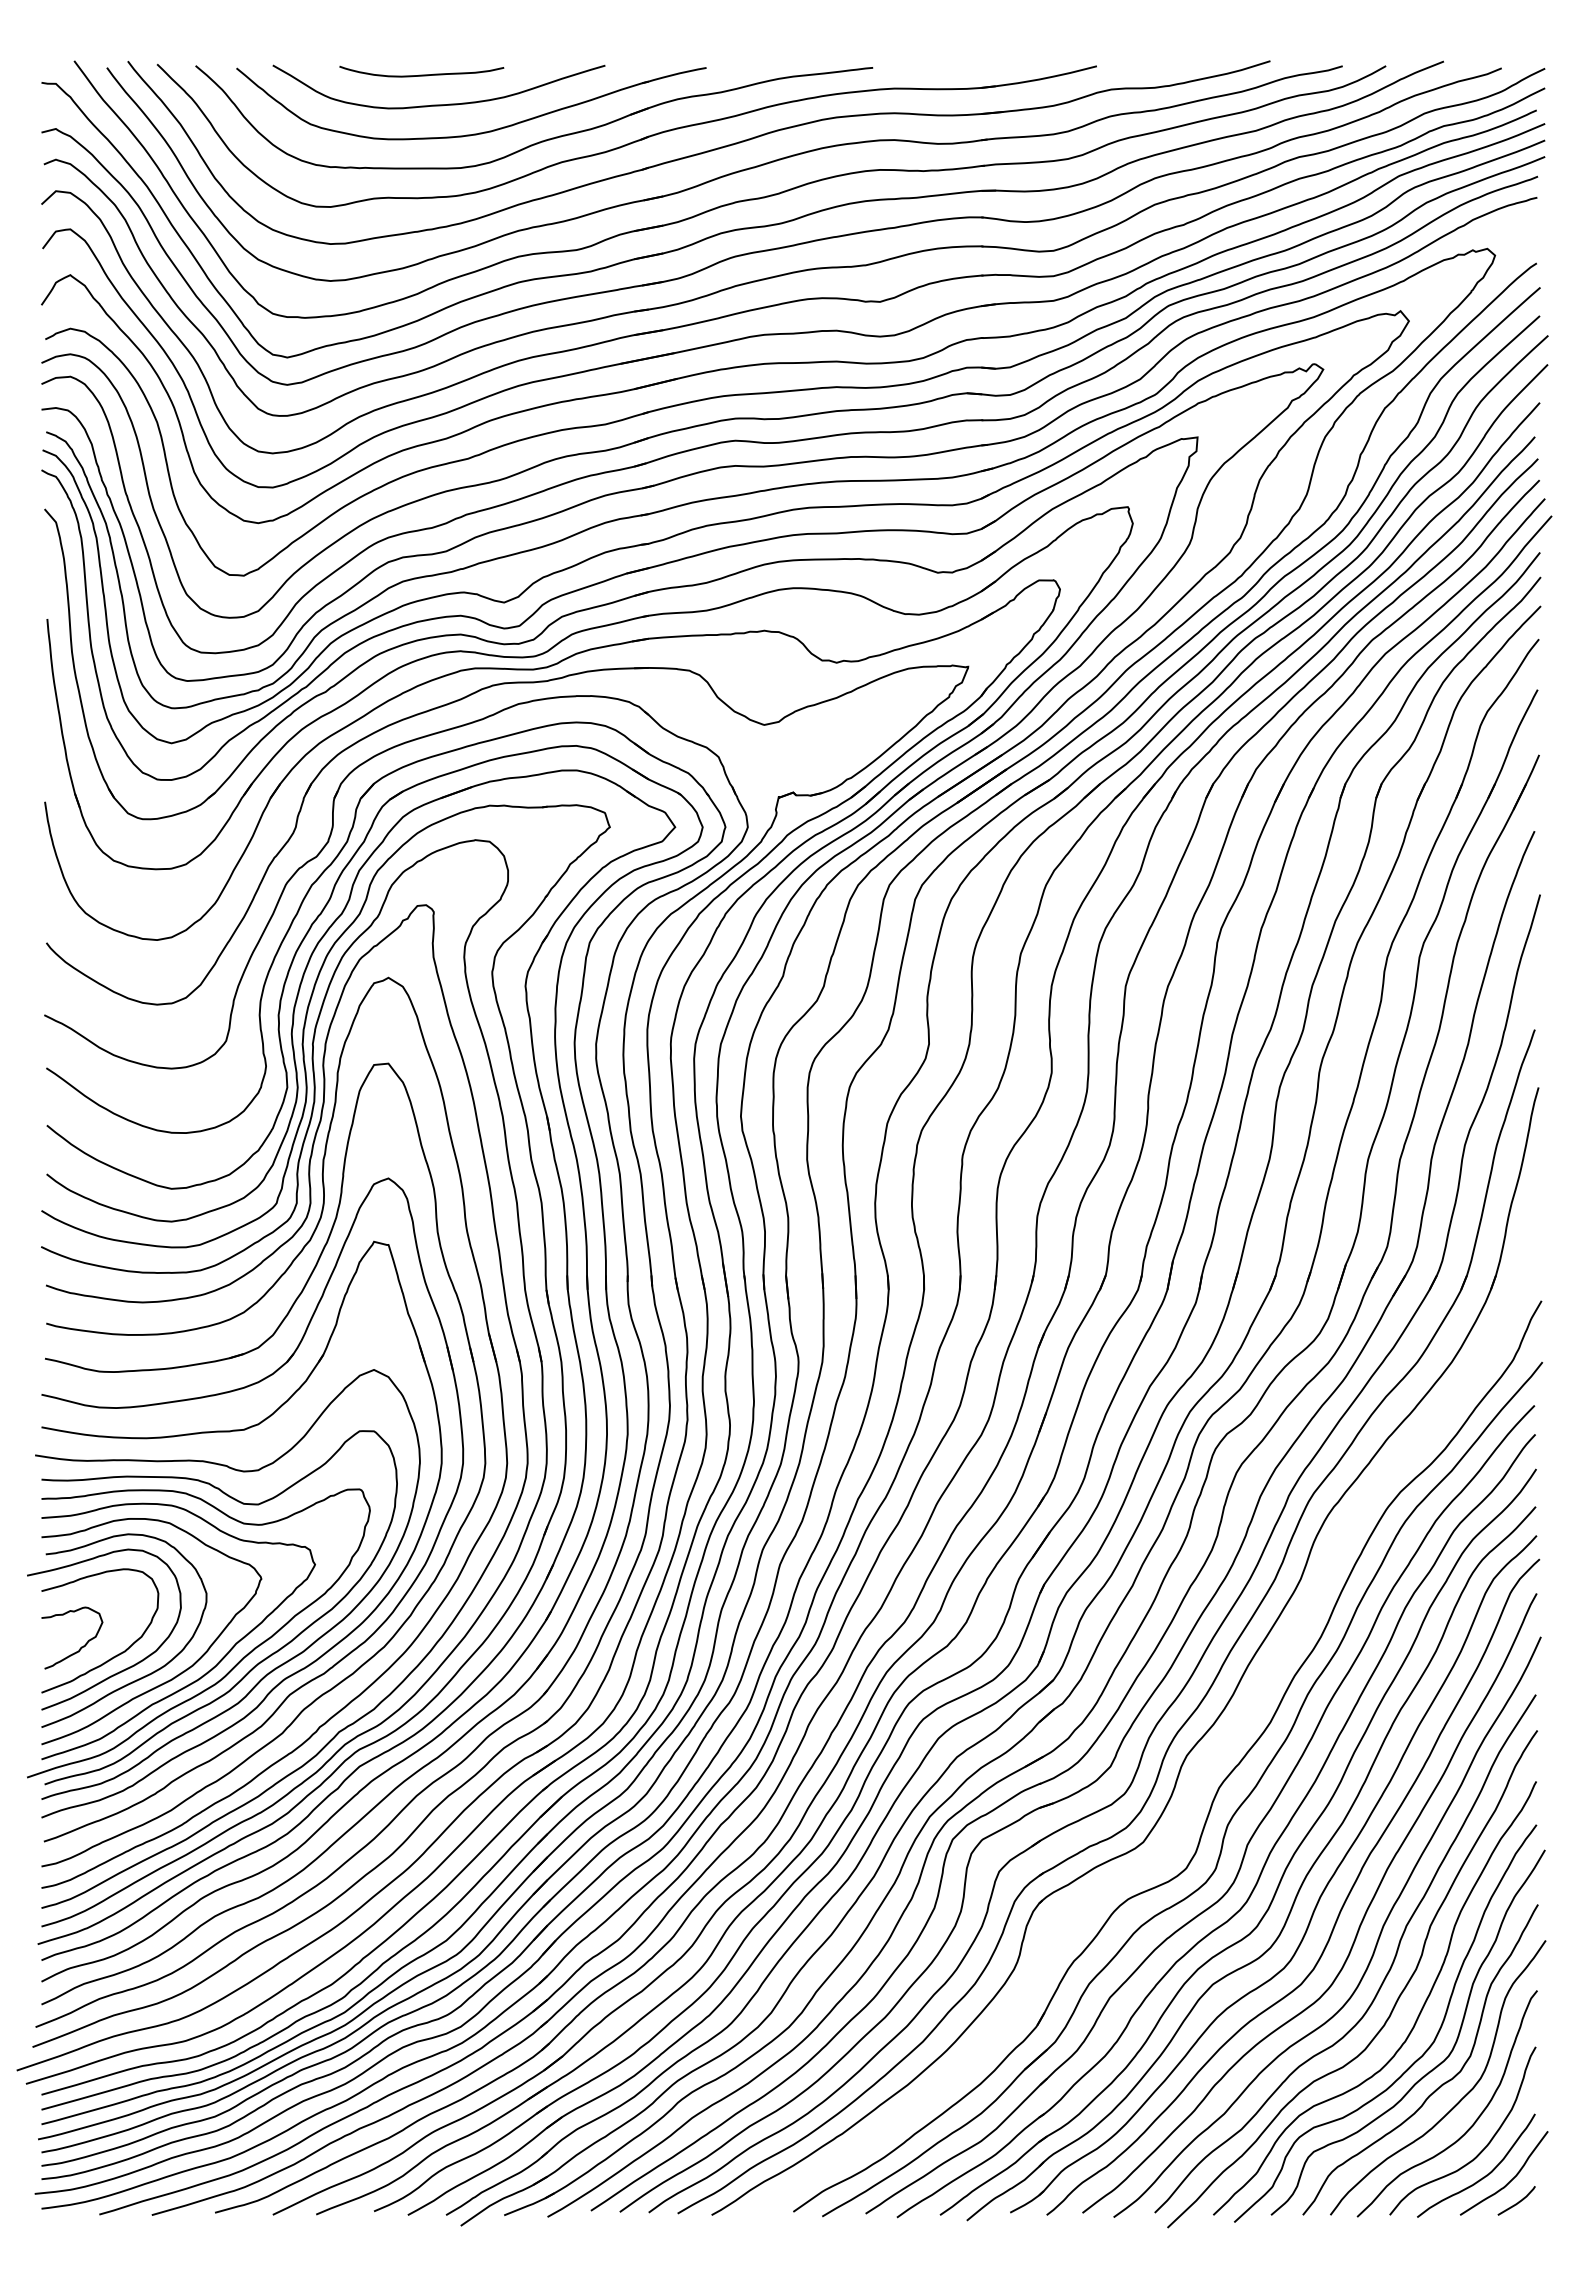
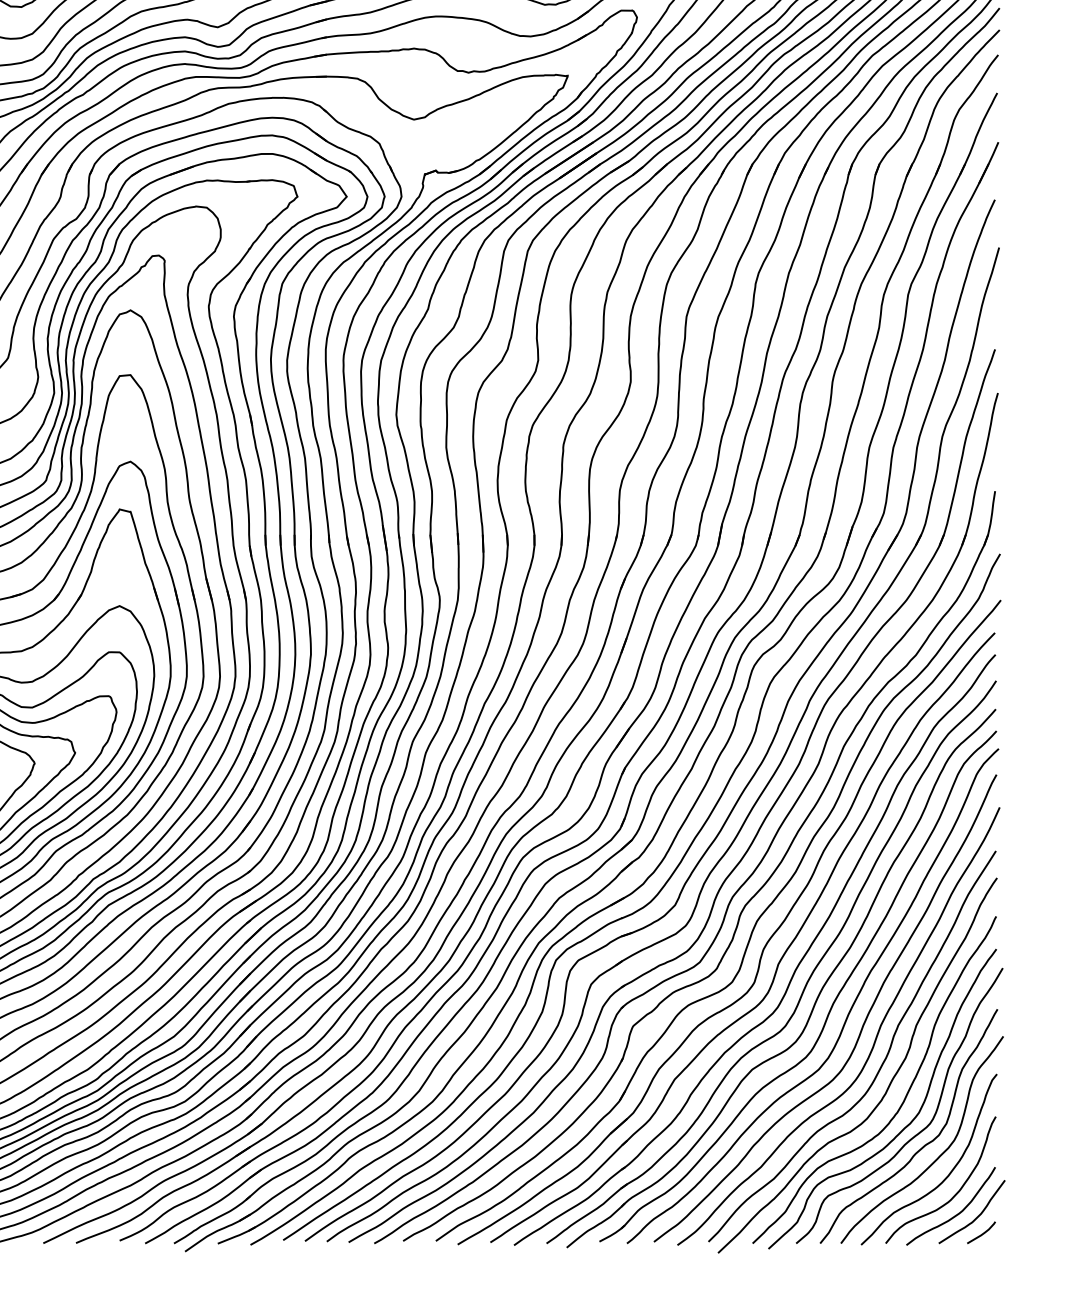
part: (1202, 1766) -> (744, 905), added

